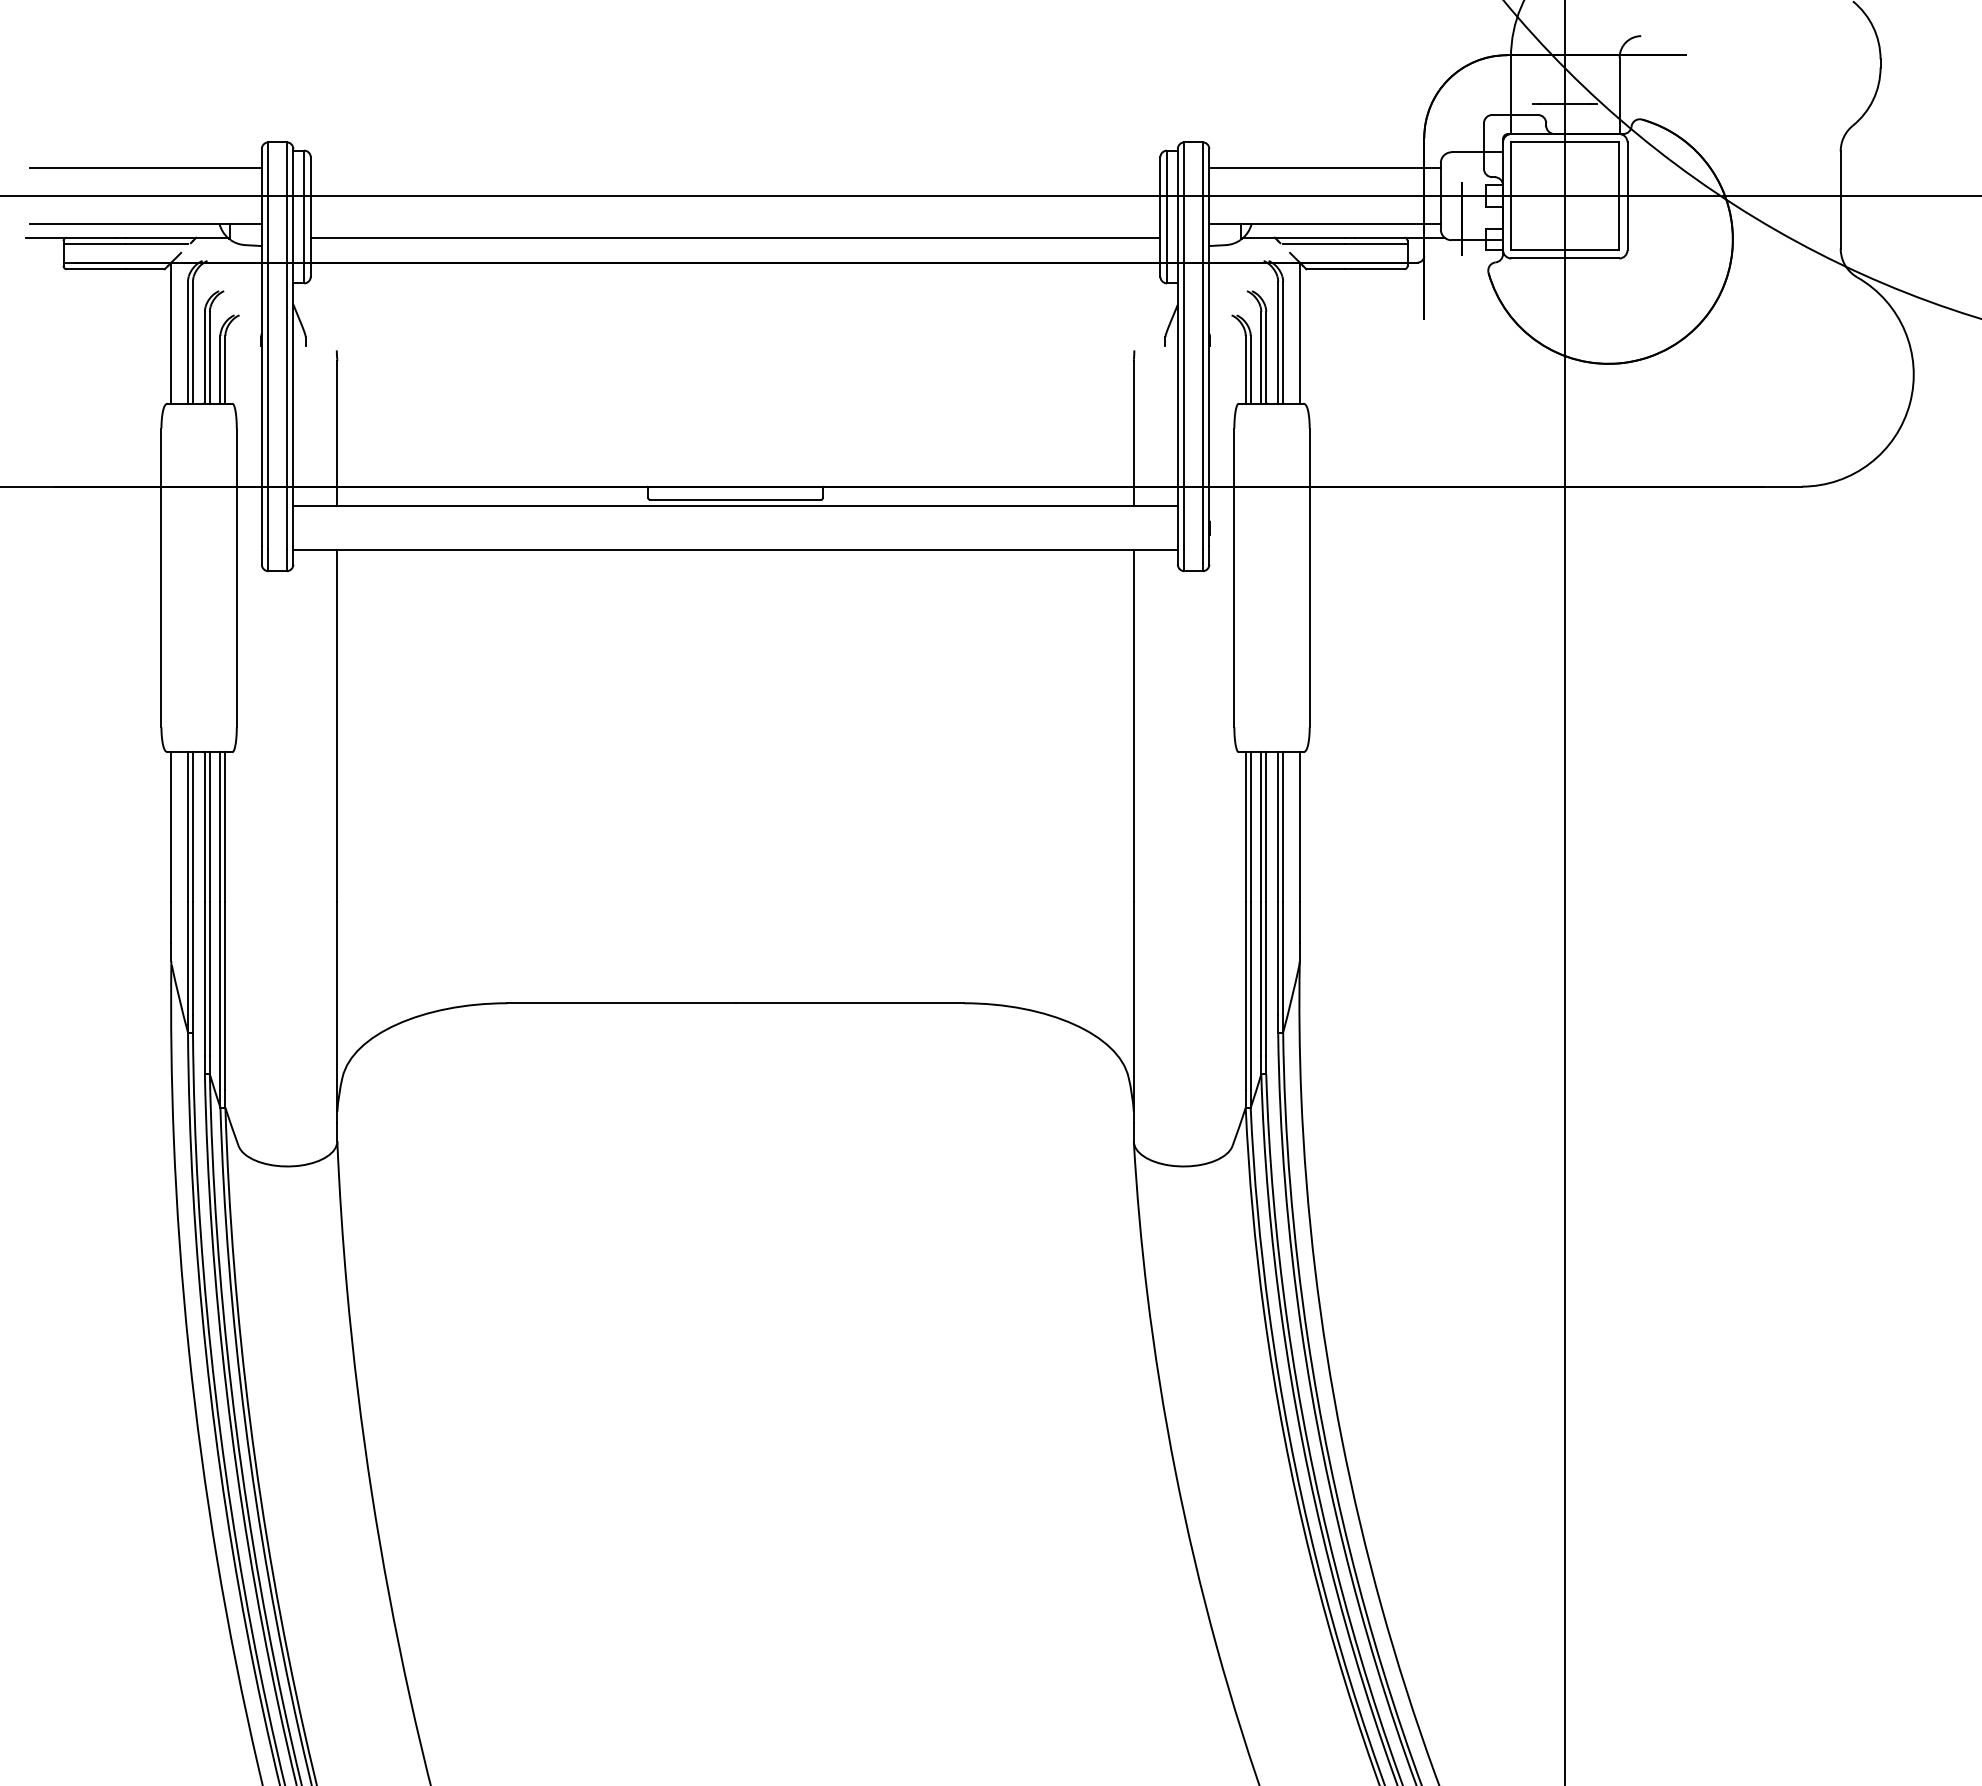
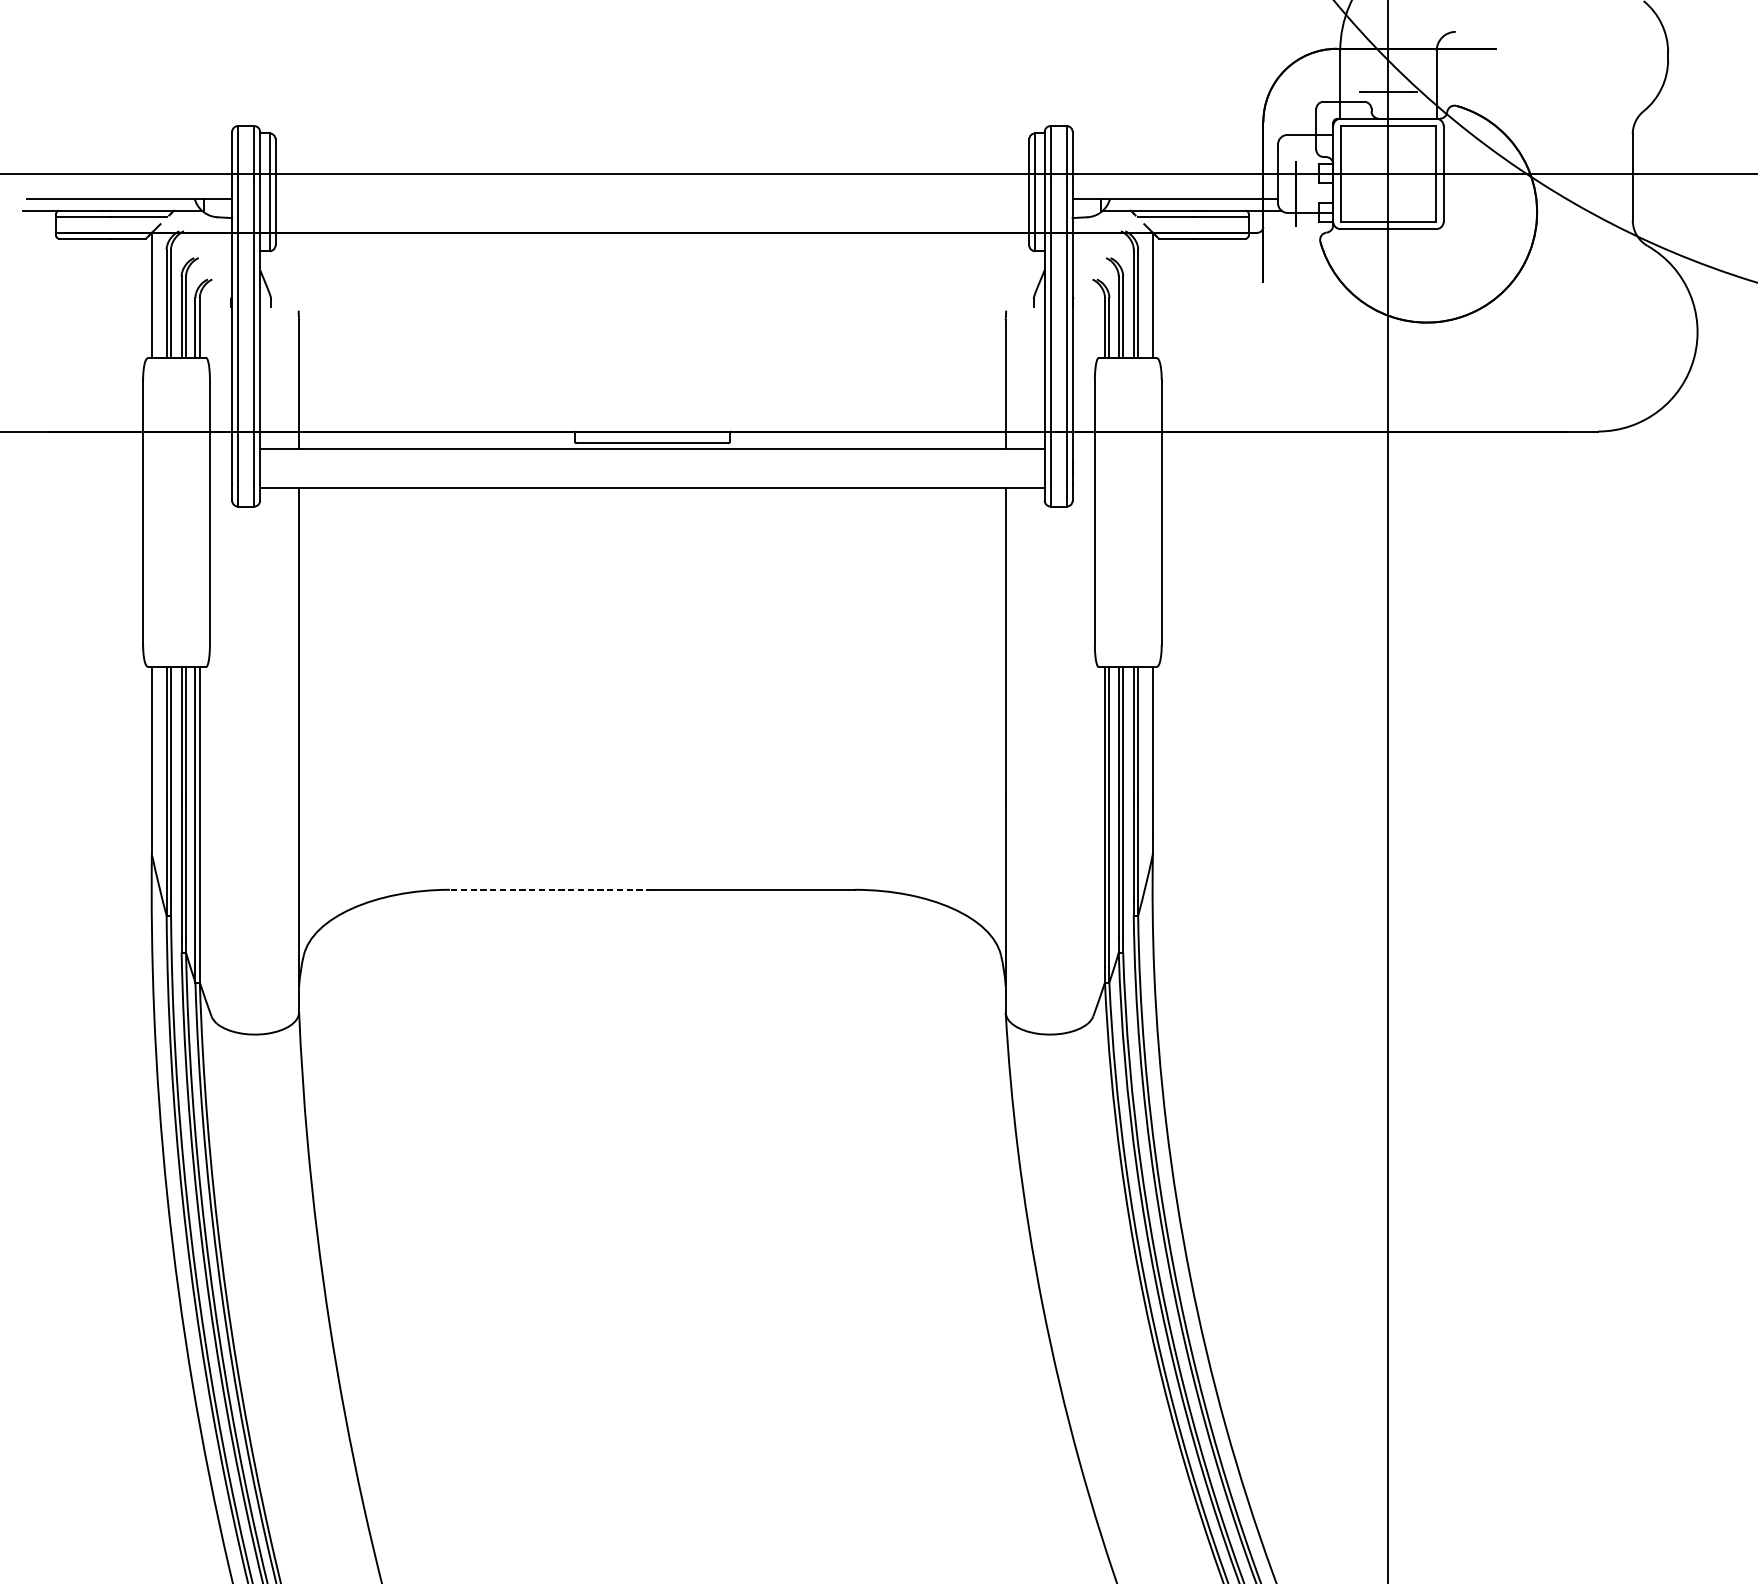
line: (145, 168) -> (128, 149), removed
line: (1324, 168) -> (1174, 149), removed
line: (735, 237) -> (652, 210), removed
line: (621, 1003) -> (551, 890), solid -> dashed

